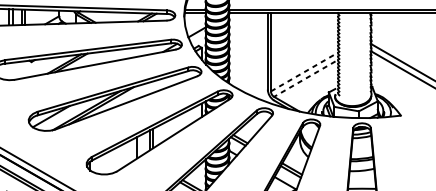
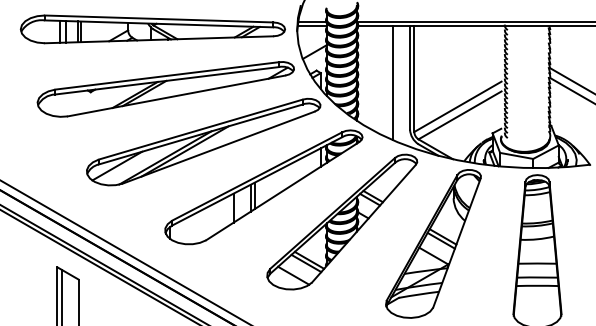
line: (255, 54) -> (393, 82), added
line: (303, 72) -> (458, 106), dashed -> solid
line: (305, 79) -> (460, 115), dashed -> solid

